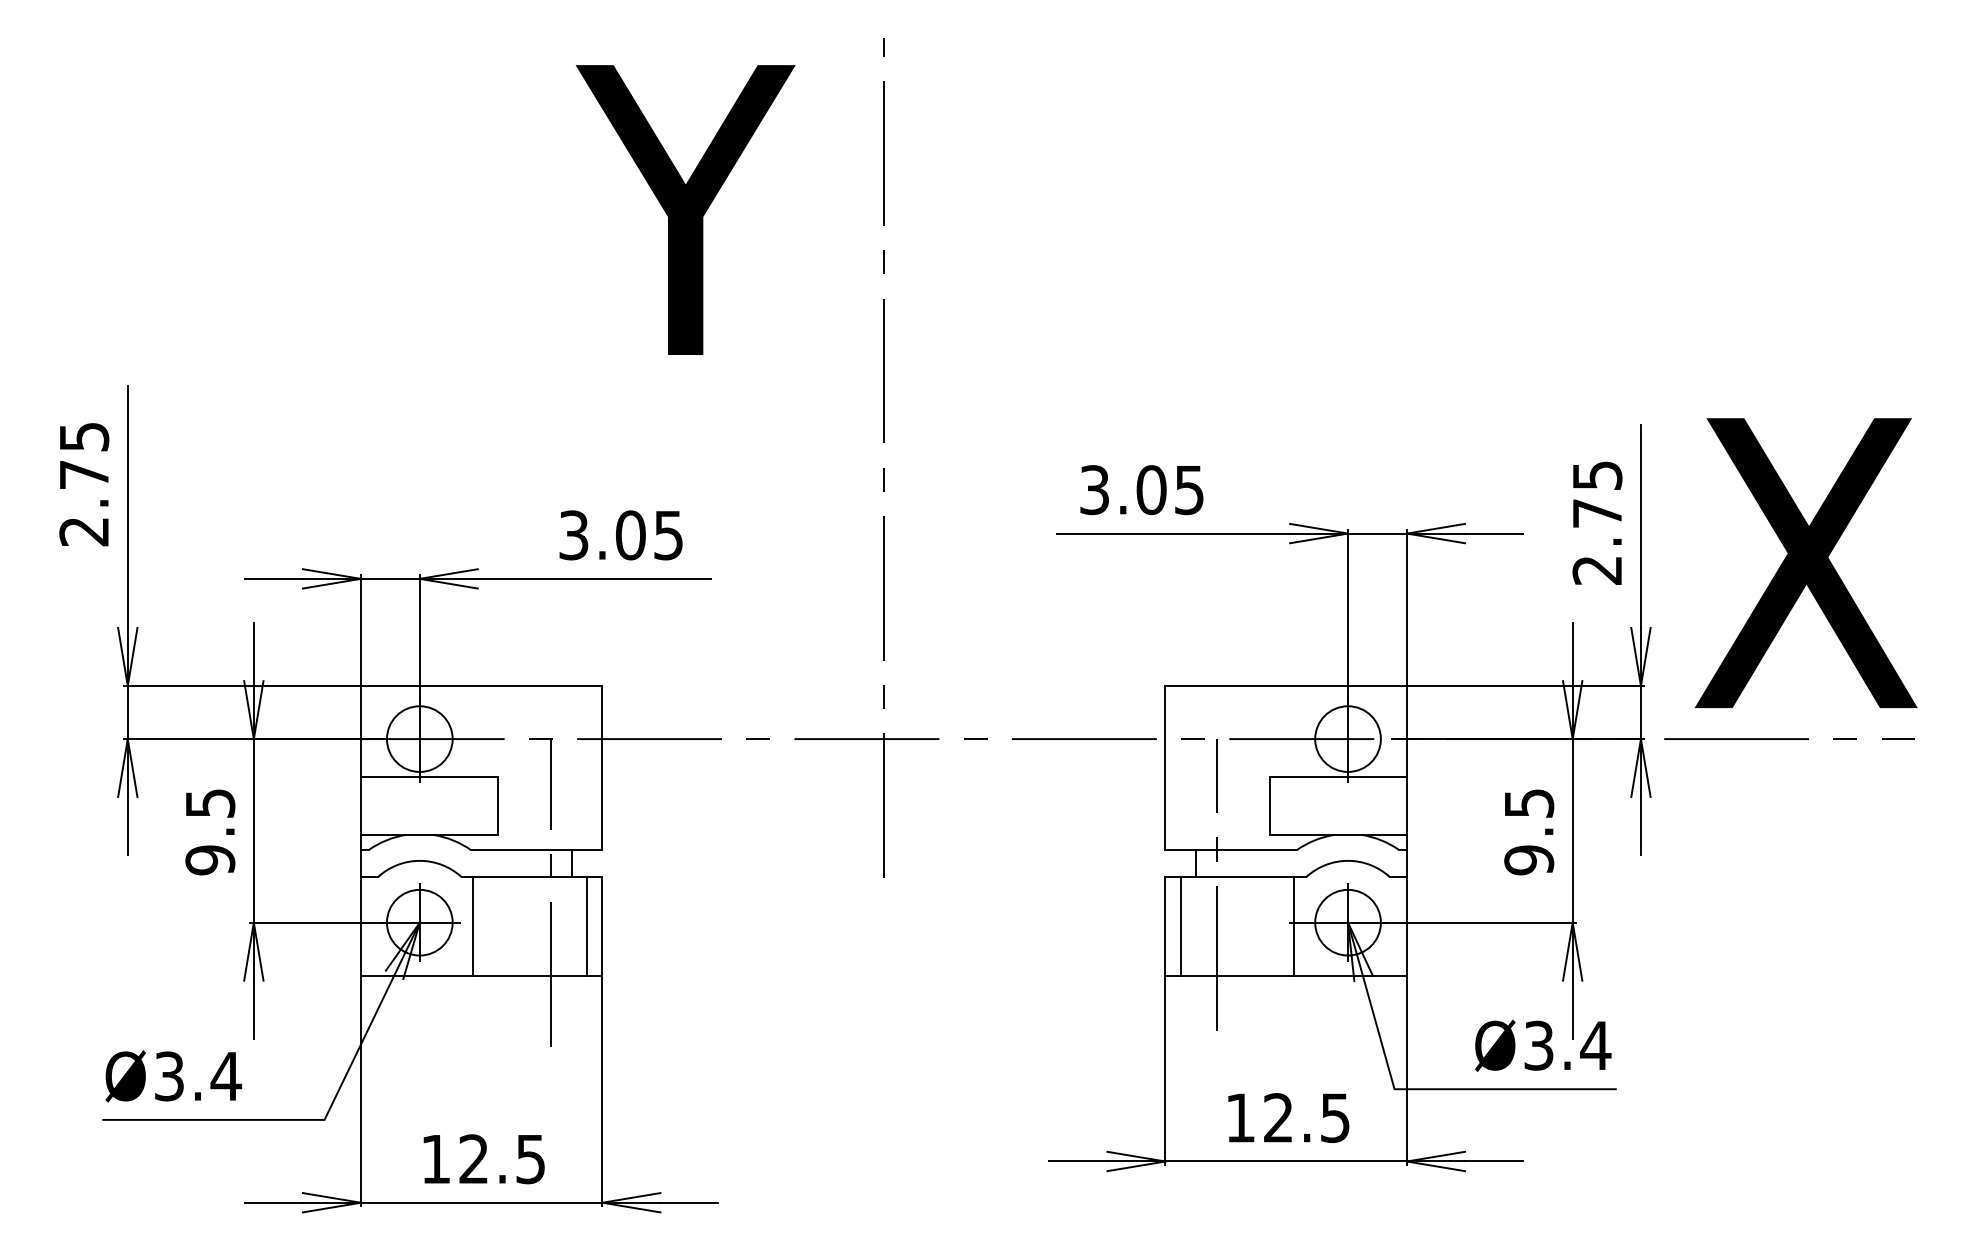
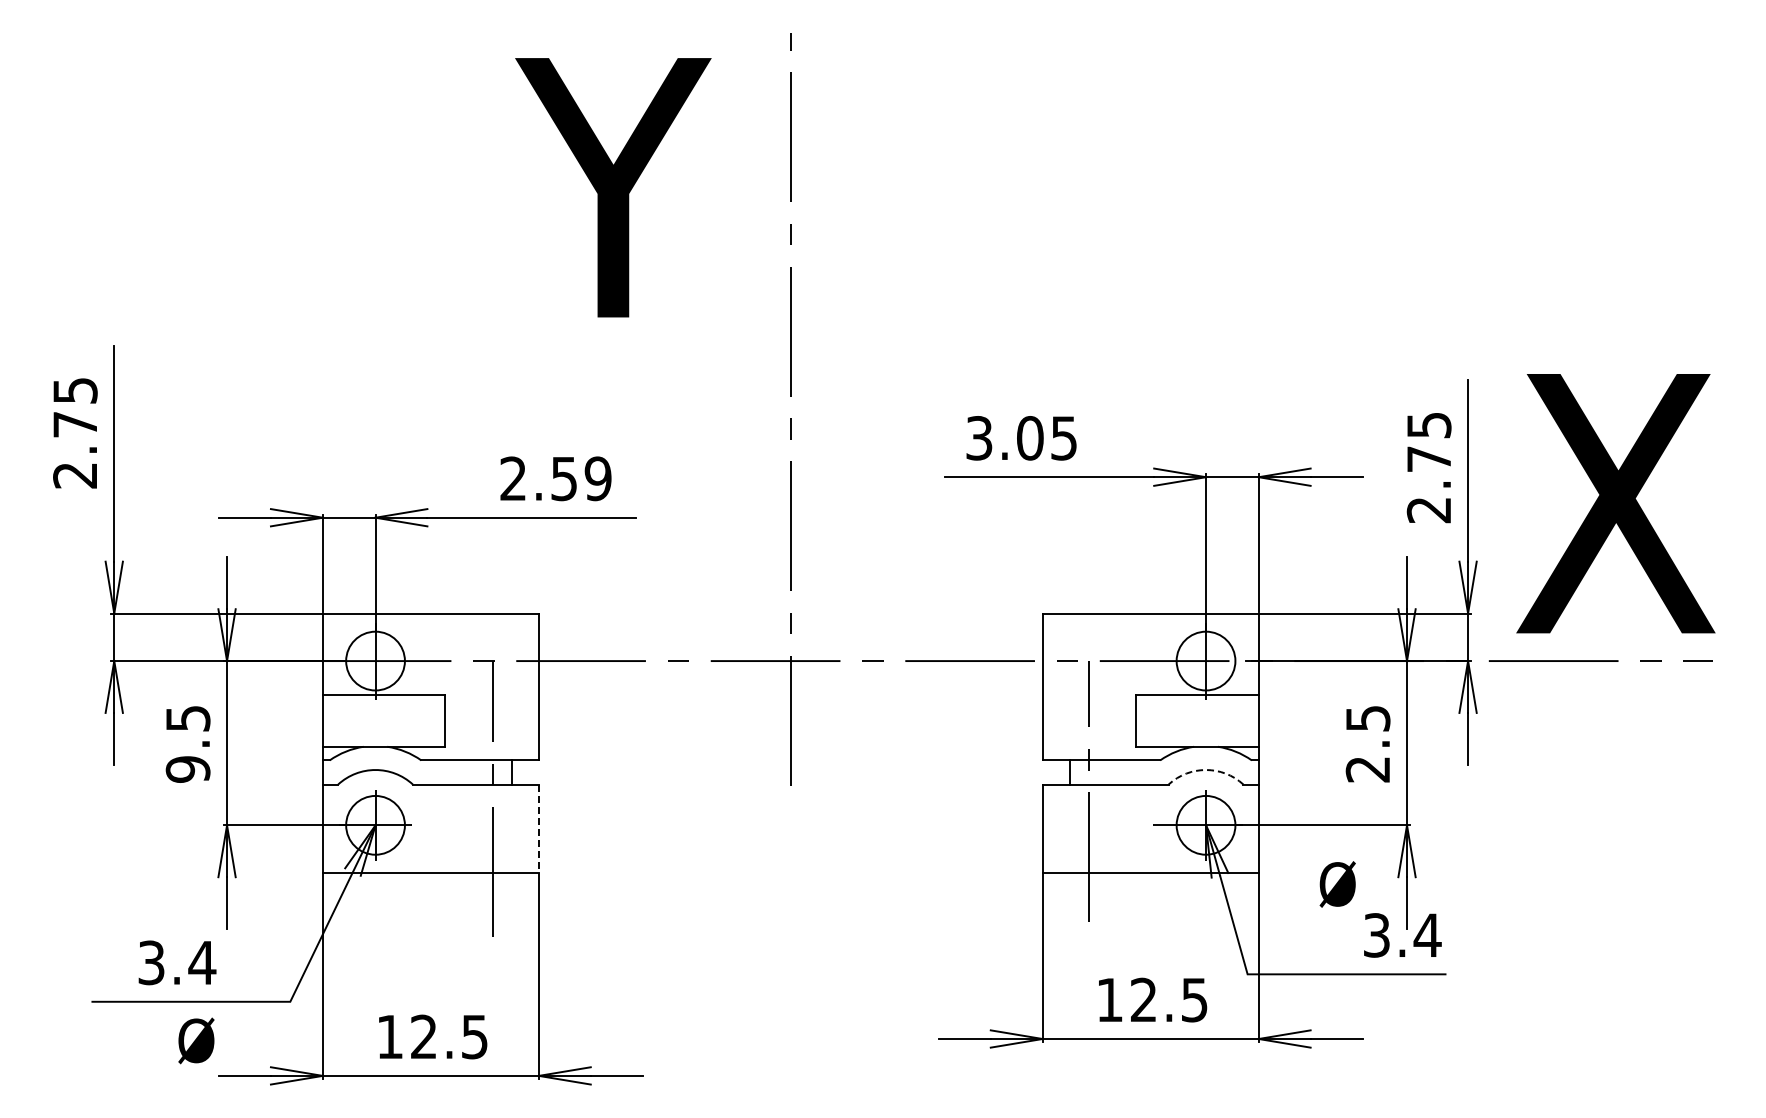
text: (620, 535) -> (555, 478), 3.05 -> 2.59
text: (1528, 860) -> (1367, 769), 9.5 -> 2.5
arc: (1348, 861) -> (1206, 770), solid -> dashed
line: (473, 926) -> (423, 828), removed
line: (587, 926) -> (525, 828), removed
line: (1180, 926) -> (1056, 828), removed
line: (1294, 926) -> (1158, 828), removed
line: (601, 927) -> (538, 829), solid -> dashed
text: (1494, 1045) -> (1337, 884), moved
text: (125, 1075) -> (196, 1040), moved

